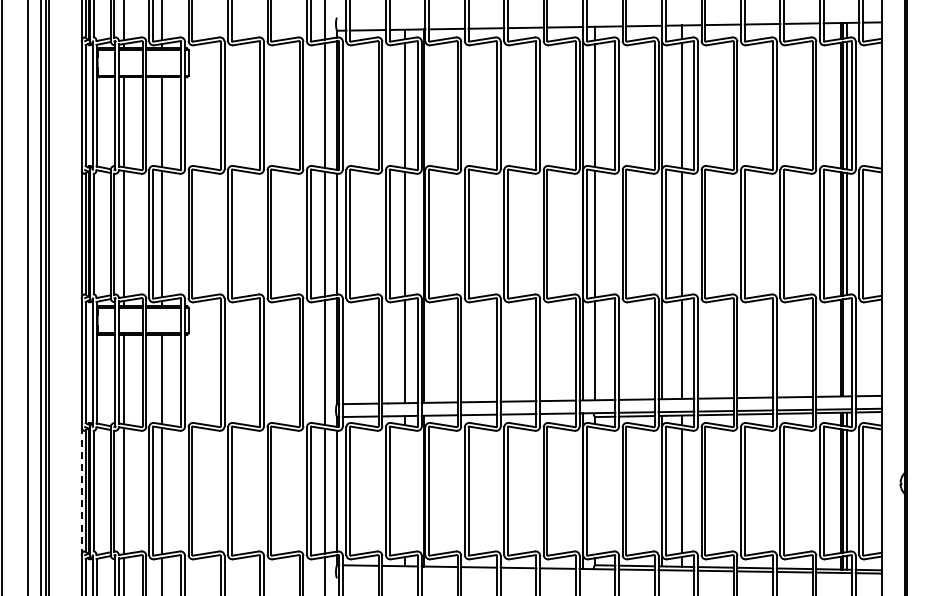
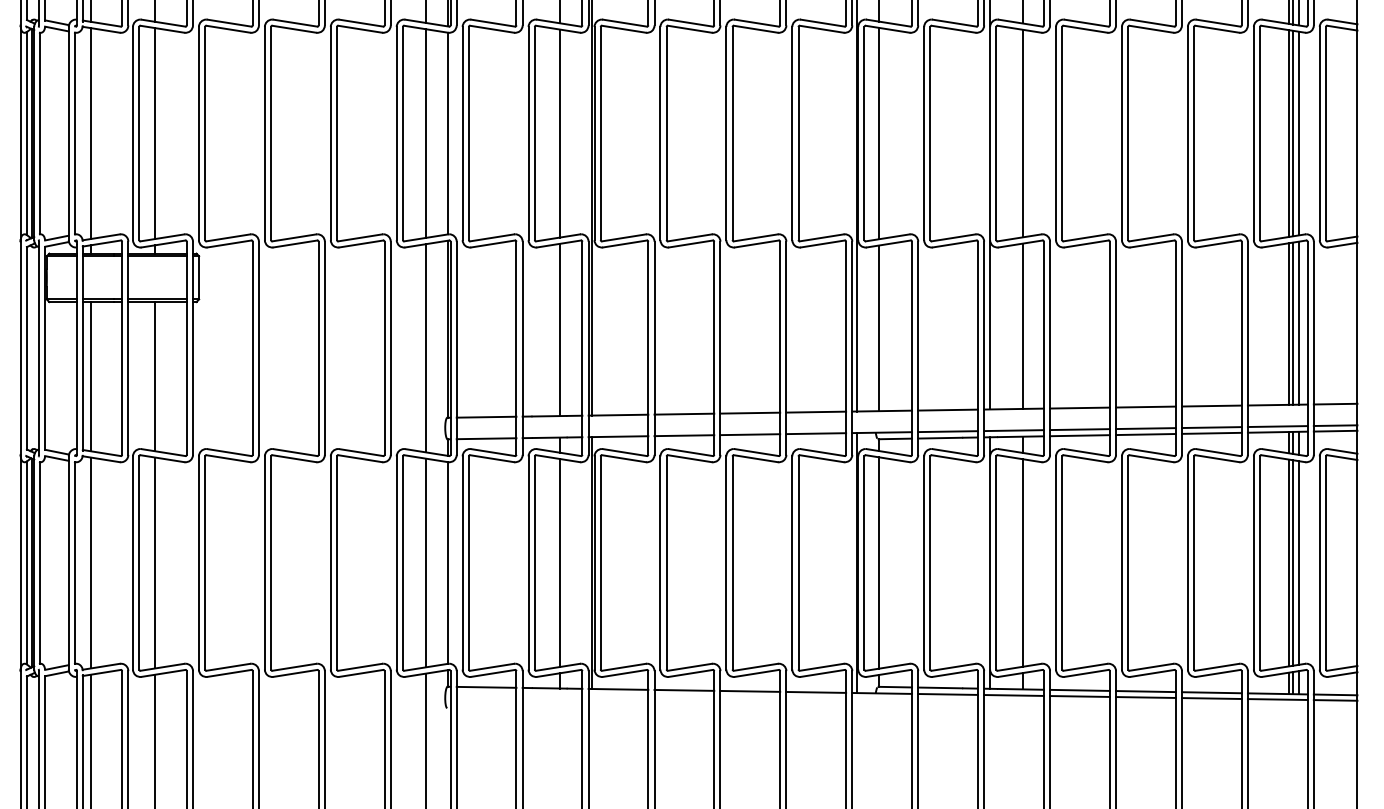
line: (846, 347) -> (1298, 322), added
line: (404, 490) -> (559, 561), added
line: (595, 490) -> (878, 561), added
line: (81, 491) -> (19, 563), dashed -> solid

